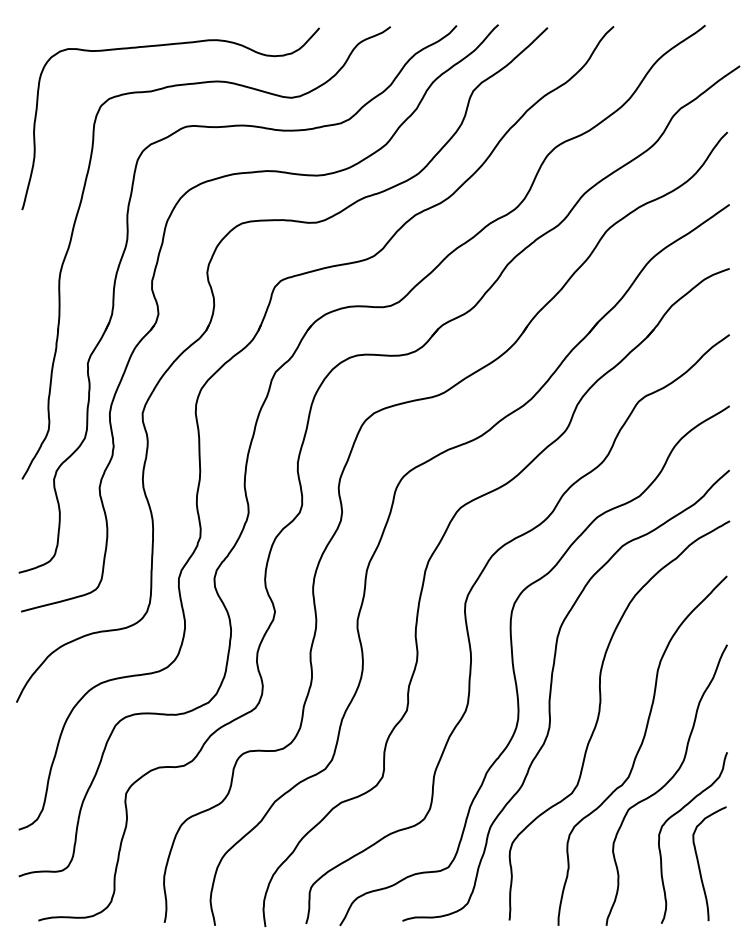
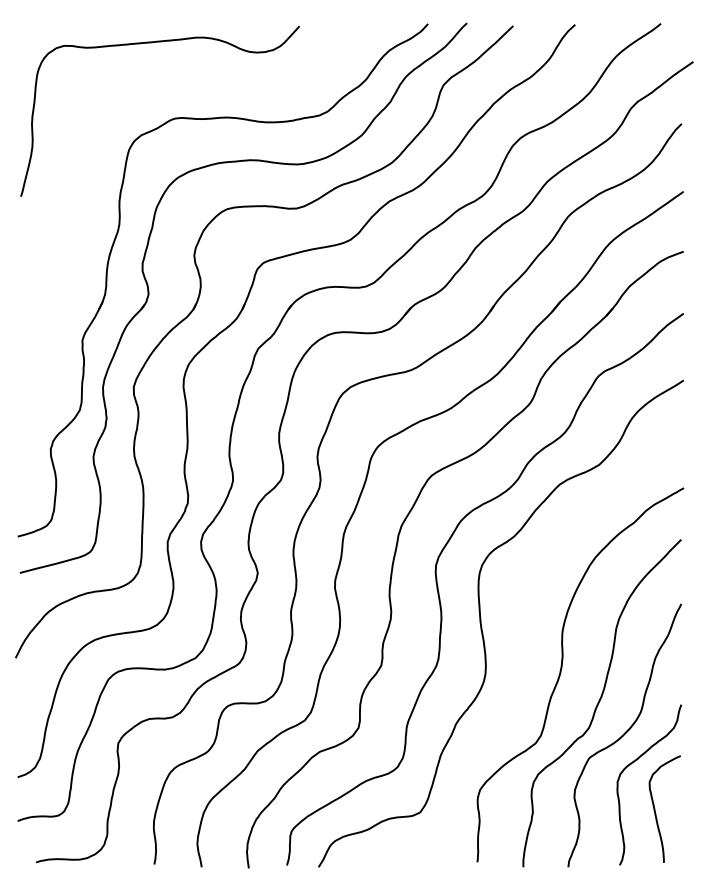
part: (78, 214) -> (73, 200), removed
curve: (551, 694) -> (516, 650), removed

